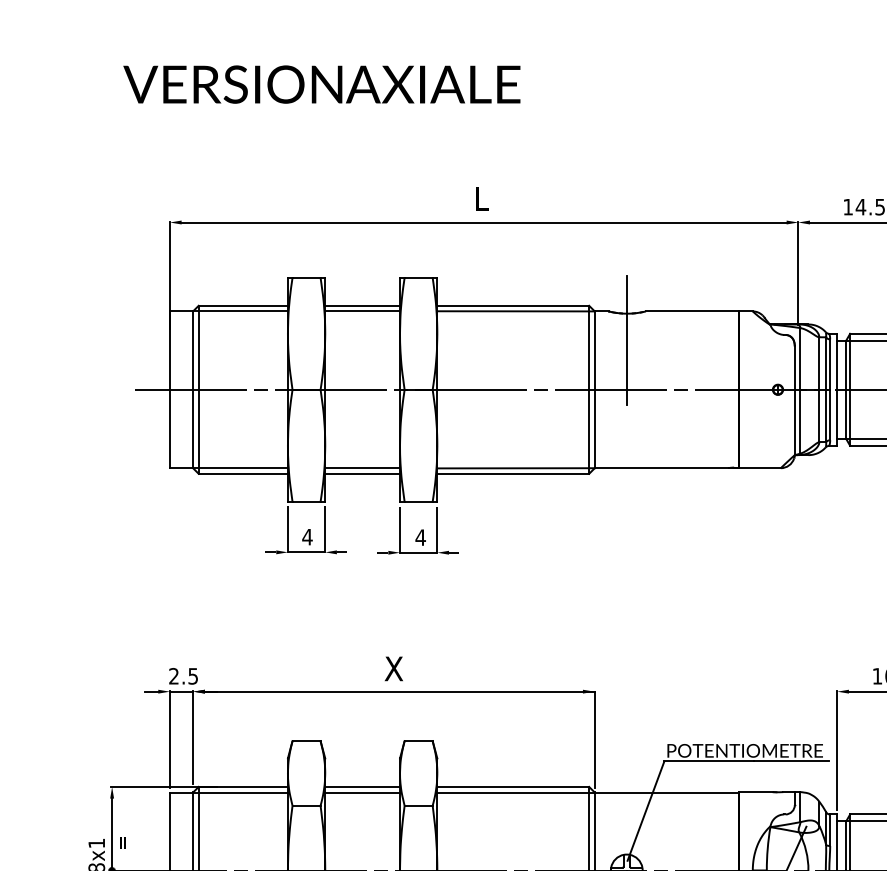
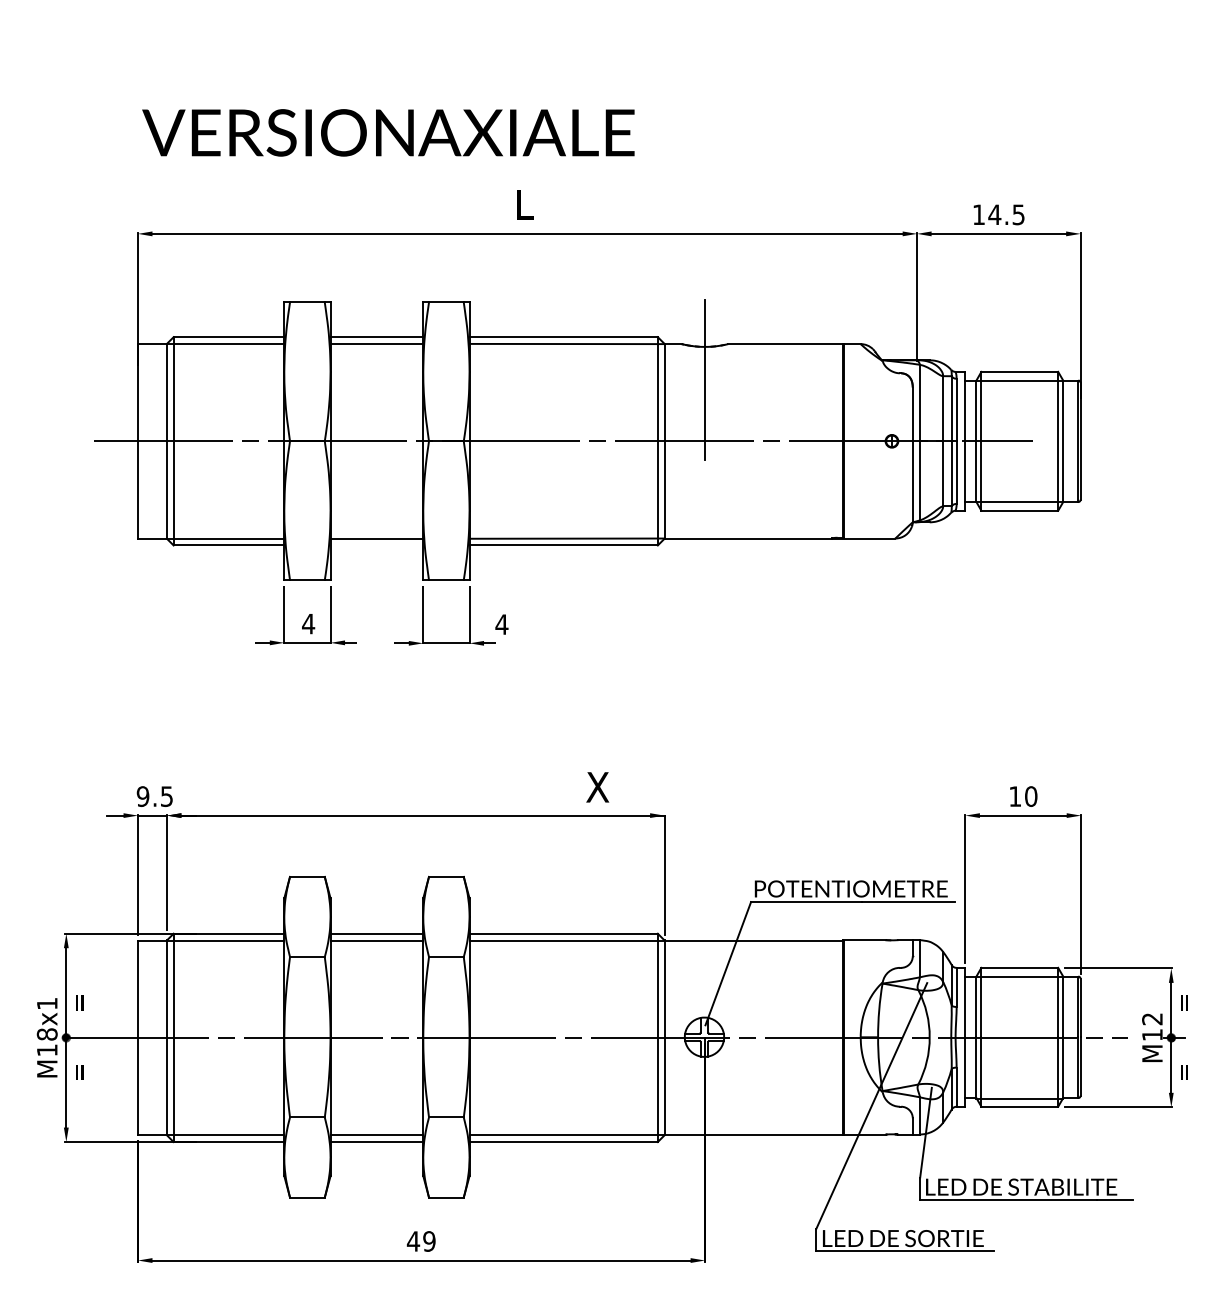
text: (321, 84) -> (388, 132), moved
line: (362, 473) -> (376, 545), removed
text: (420, 537) -> (501, 624), moved
text: (393, 669) -> (597, 787), moved
text: (173, 676) -> (142, 796), 2.5 -> 9.5

